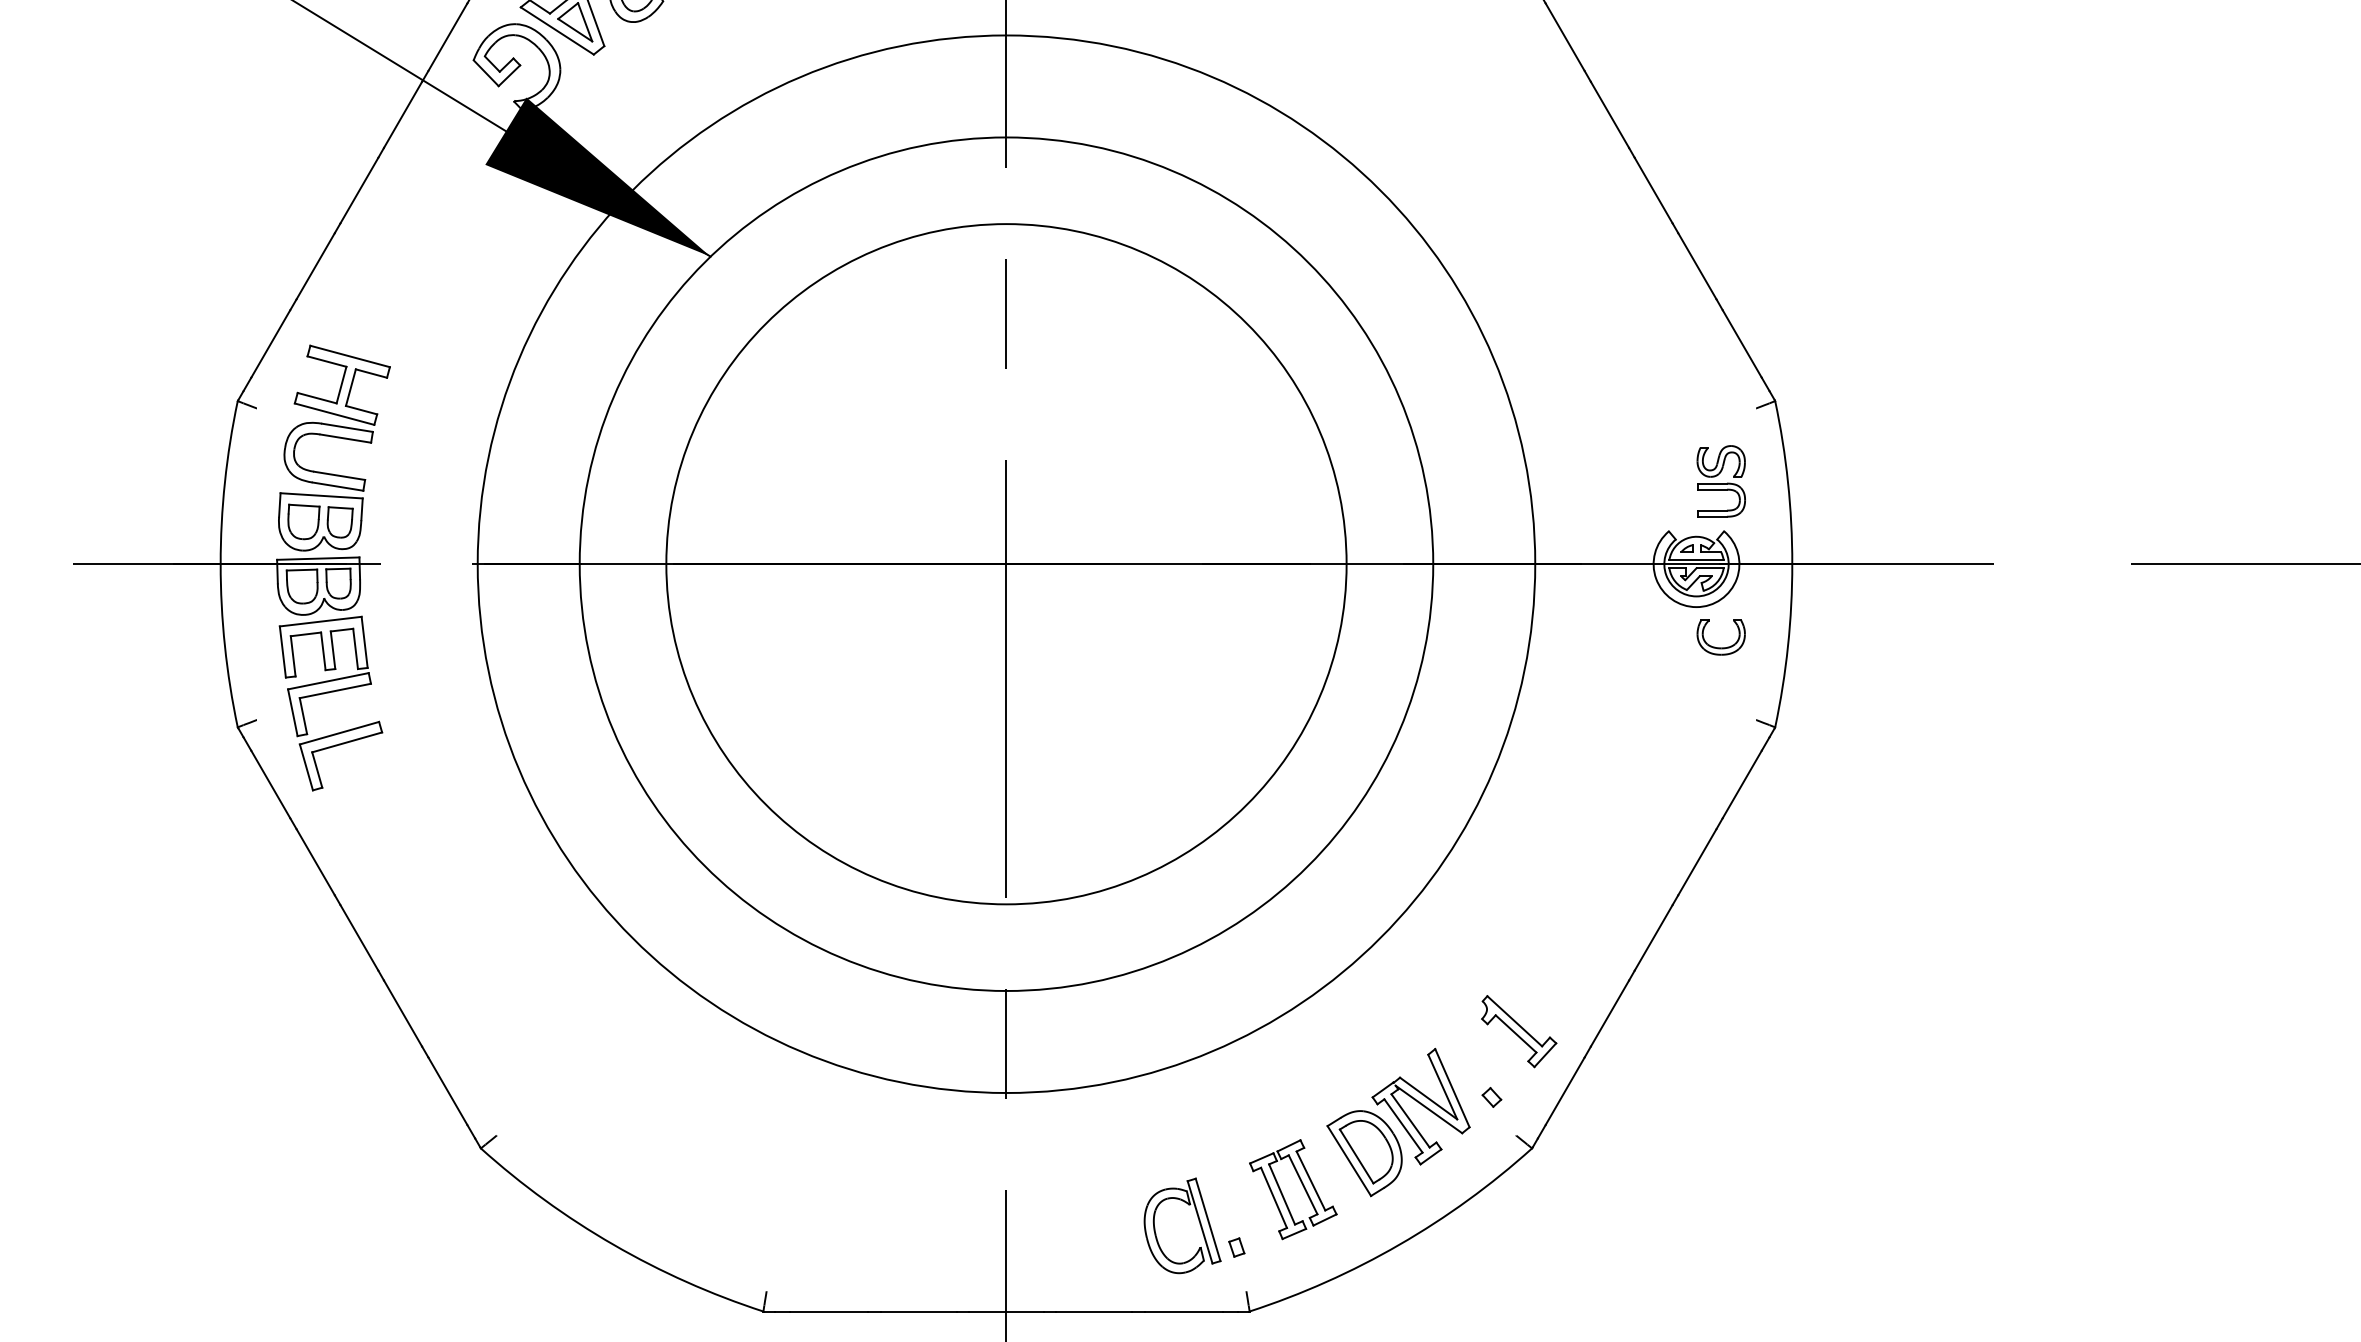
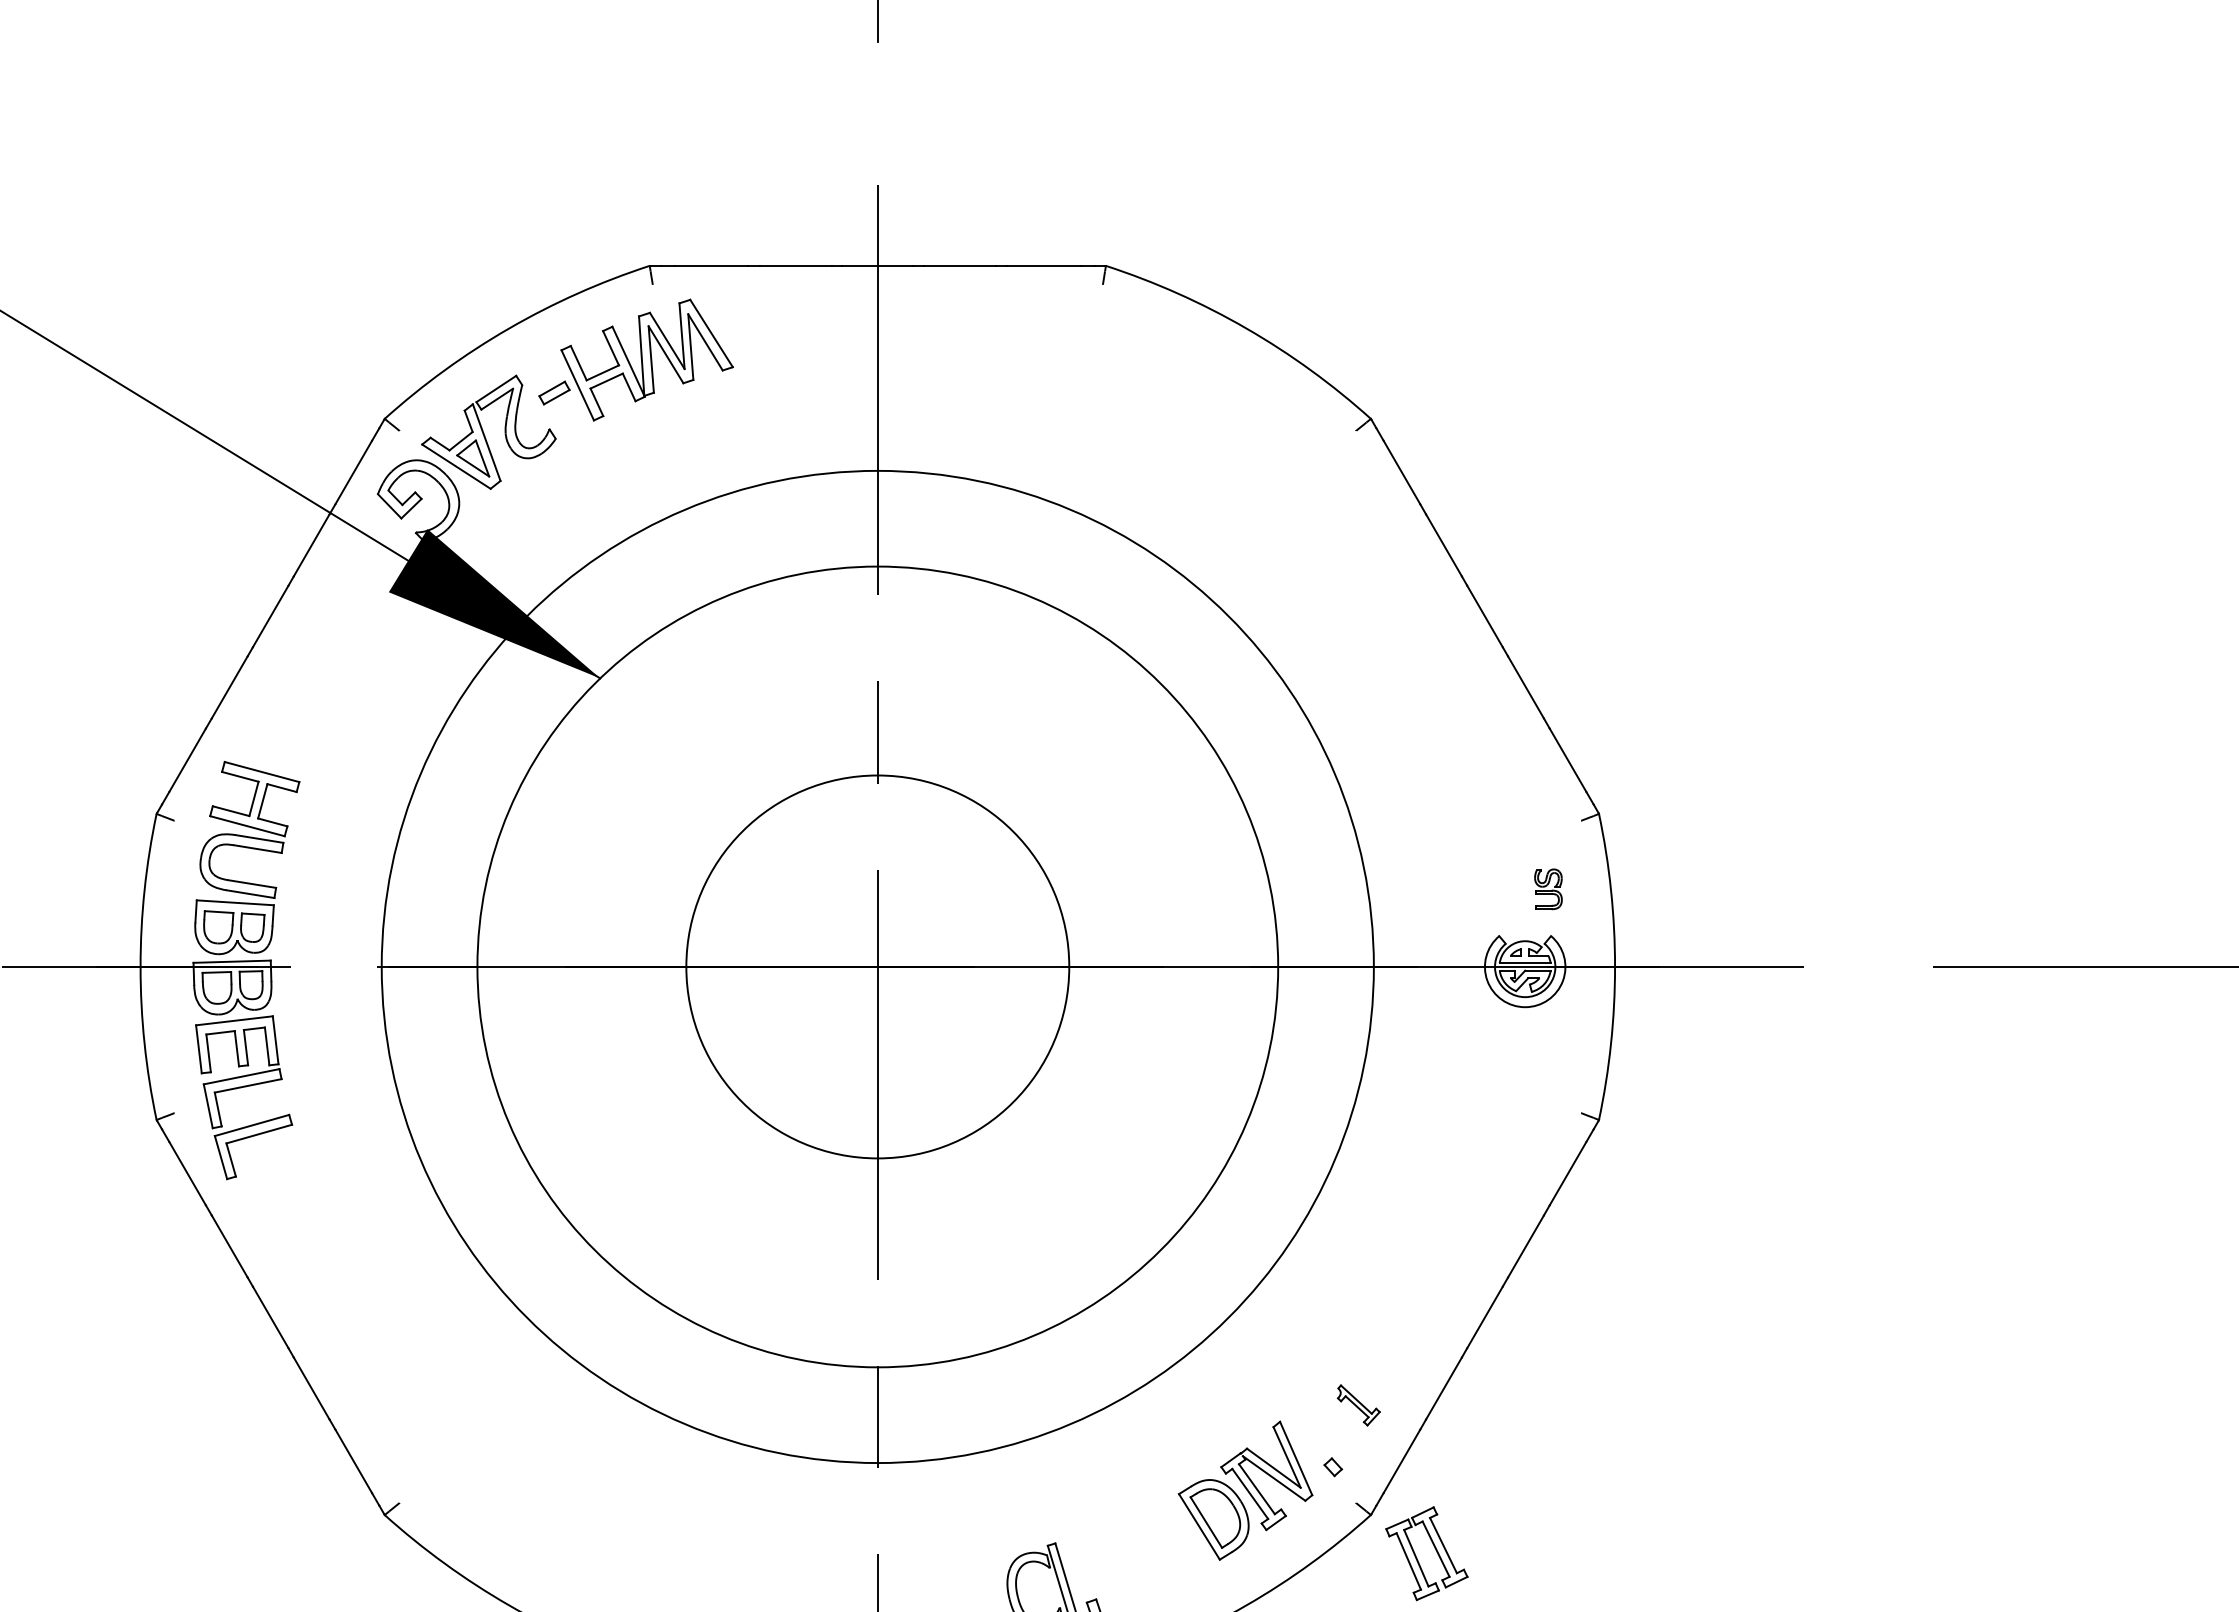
part: (1721, 481) -> (1548, 889), size x0.6
circle: (1006, 563) -> (877, 966), size x0.6
part: (1718, 646) -> (1545, 1044), removed
part: (1518, 1031) -> (1358, 1405), size x0.6
part: (1301, 1184) -> (1434, 1548), moved

